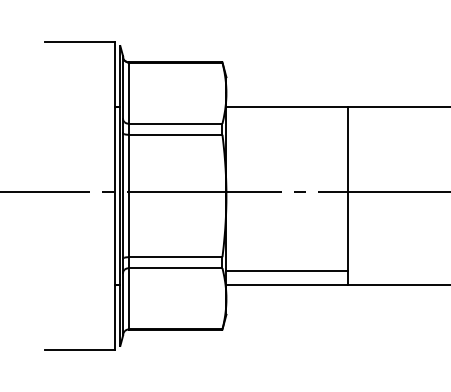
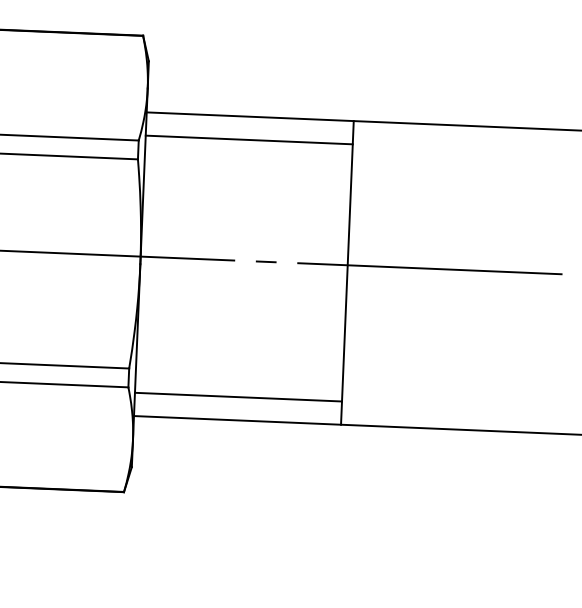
line: (286, 120) -> (248, 139), added

